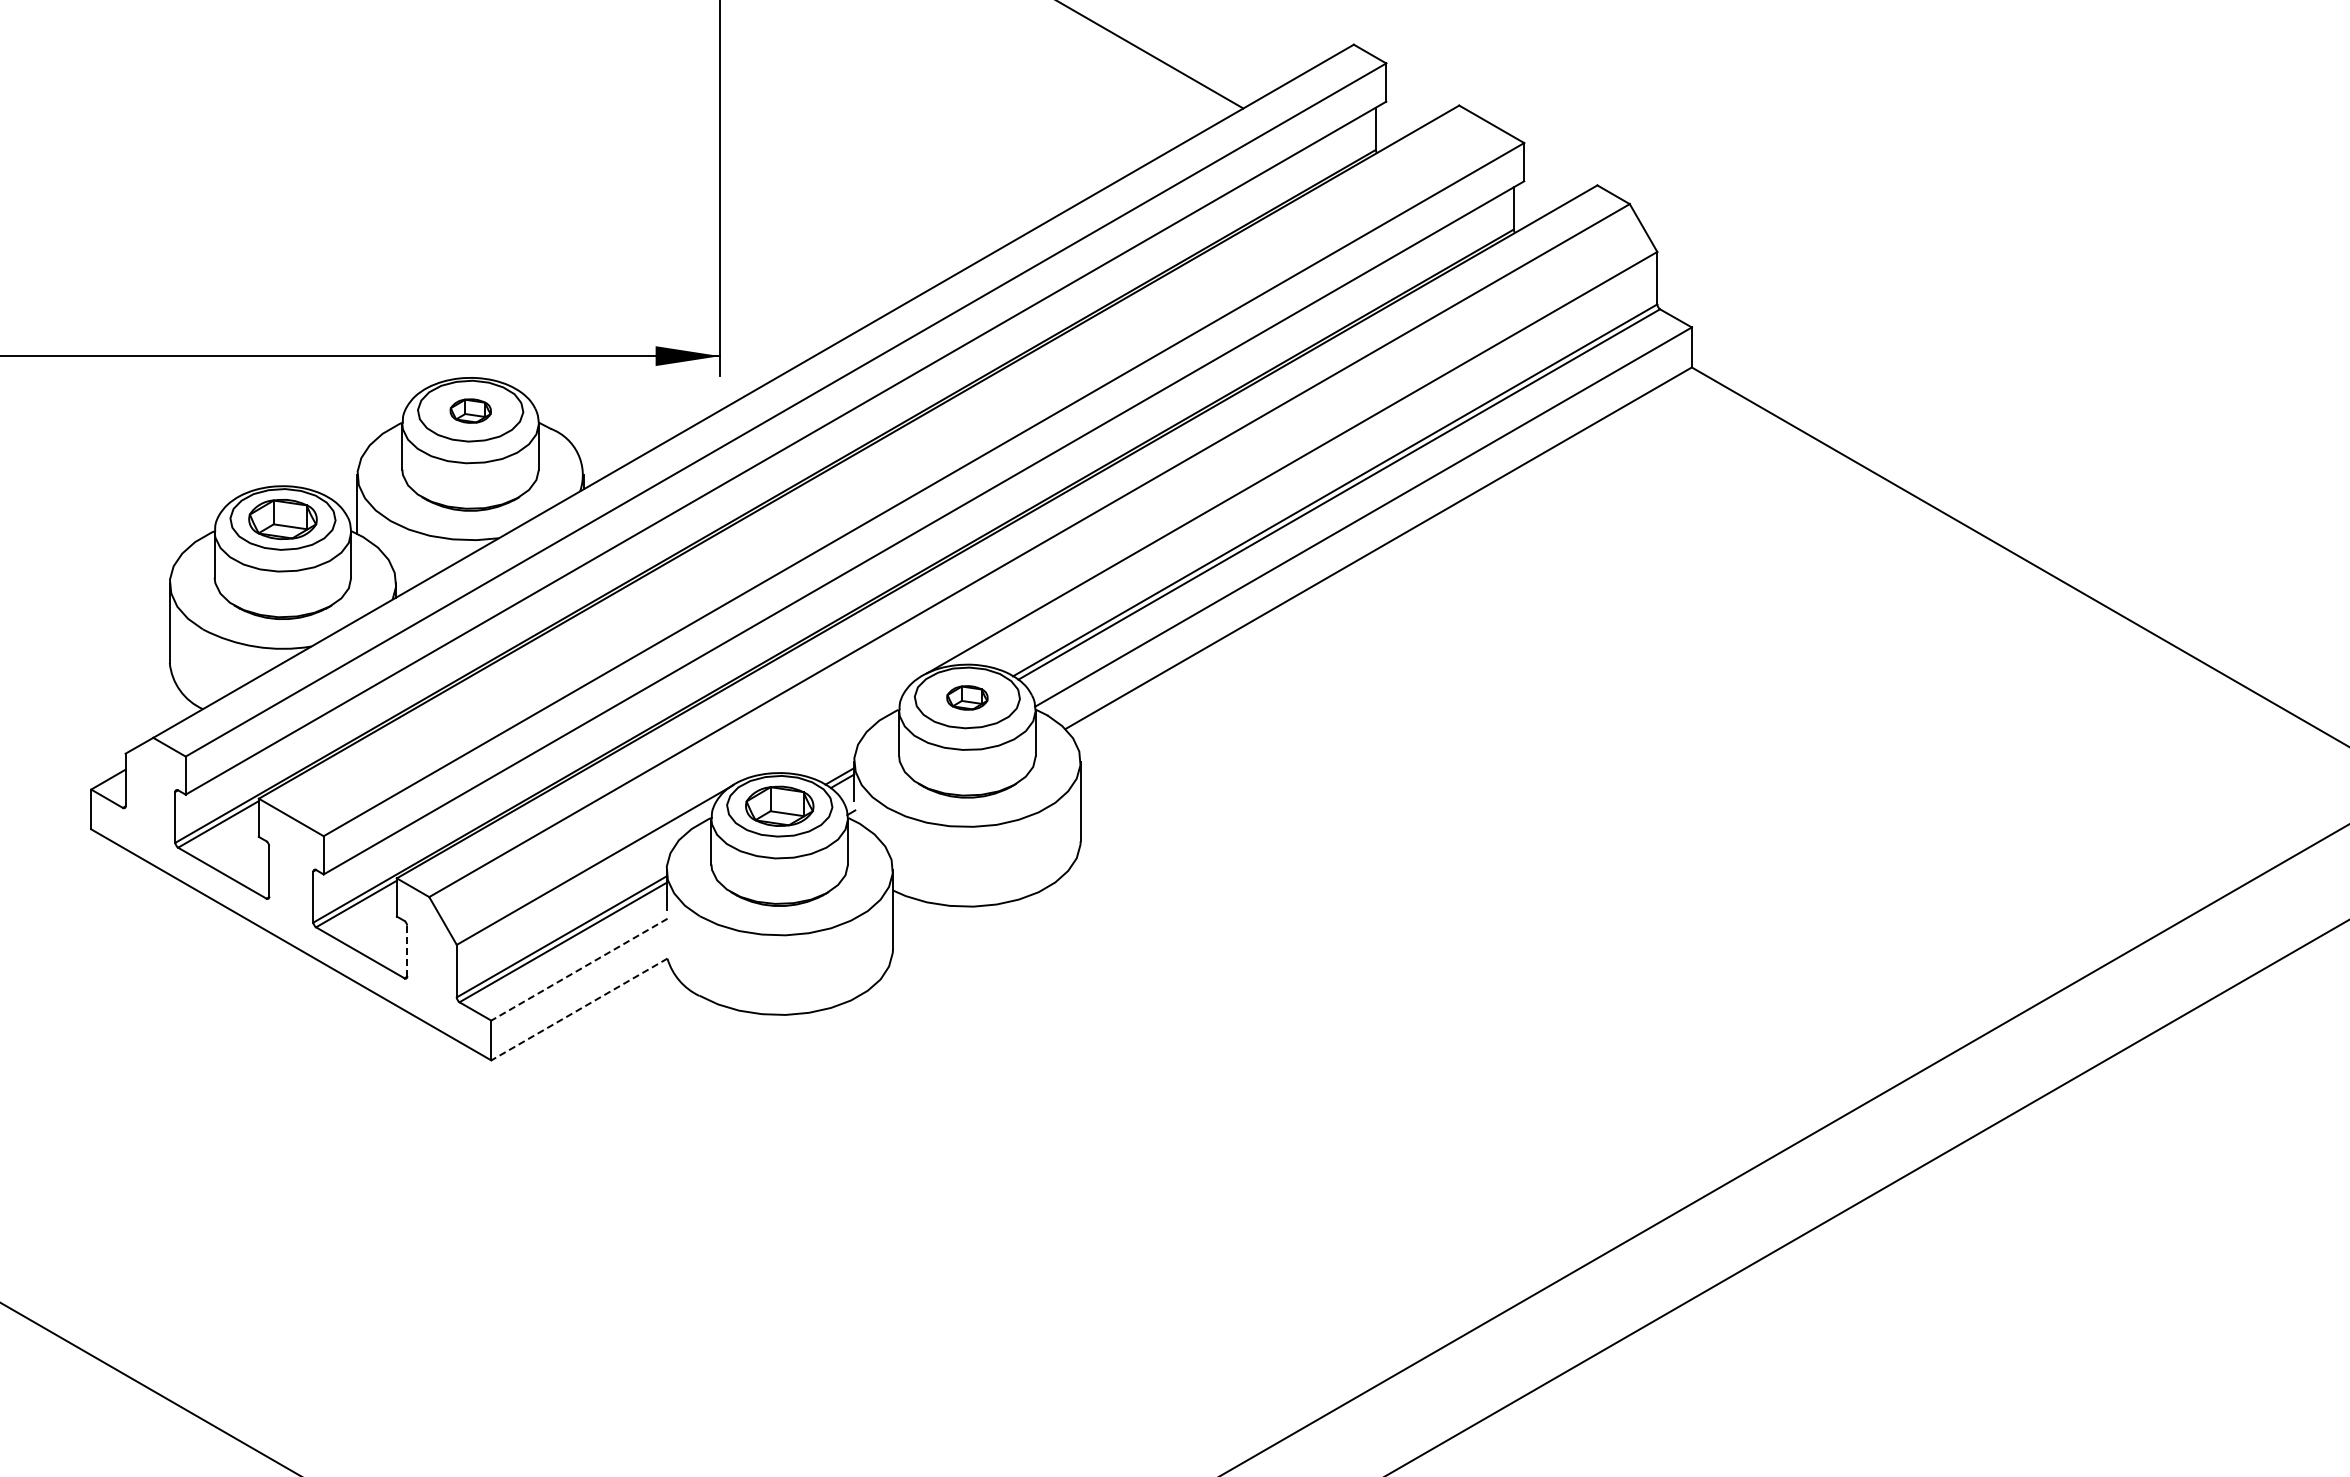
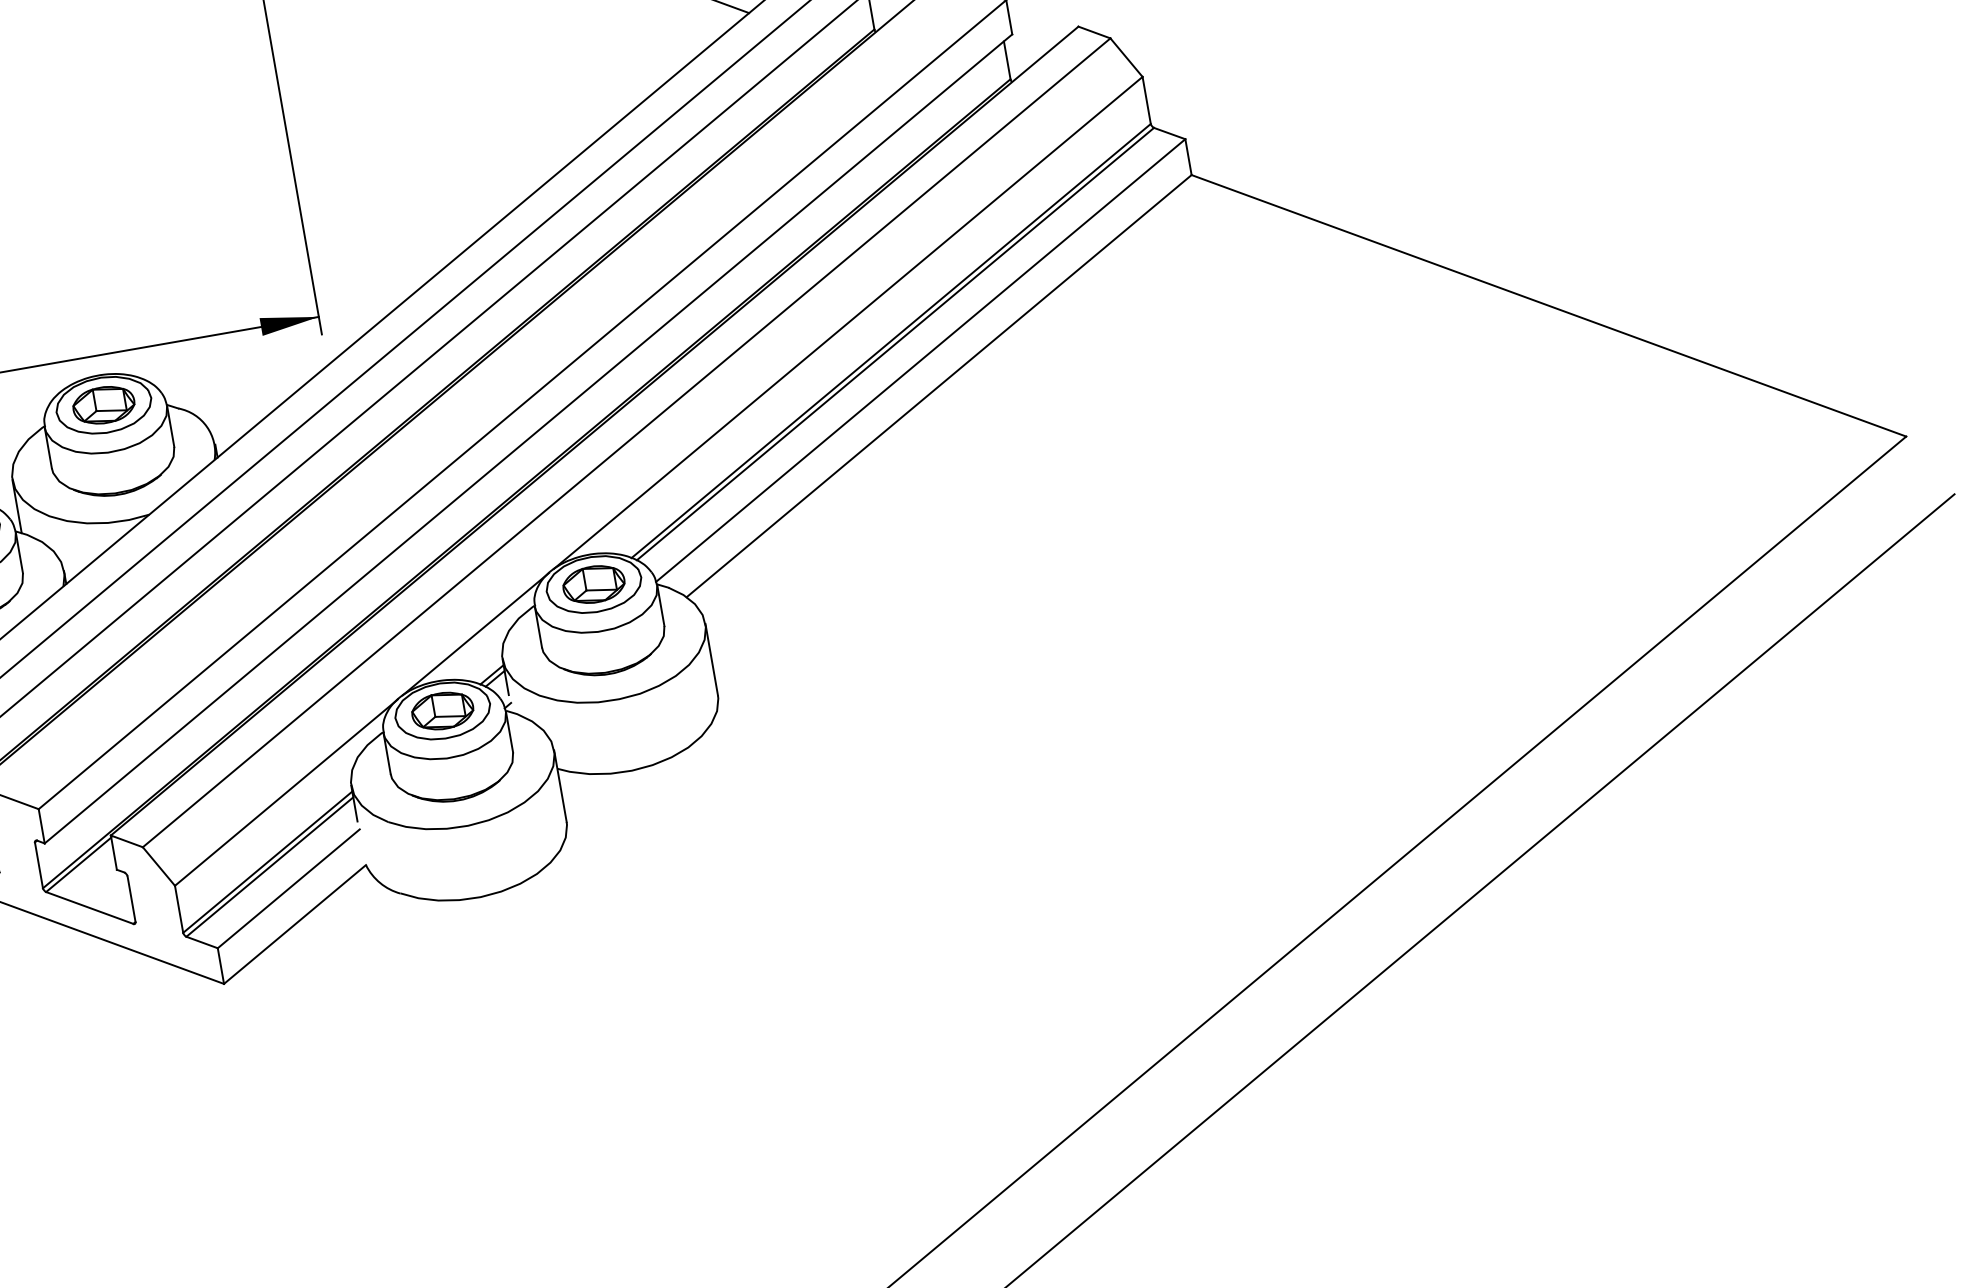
part: (470, 410) -> (103, 404), size x1.67
part: (967, 697) -> (594, 584), size x1.67
line: (829, 728) -> (475, 633), added
line: (407, 951) -> (131, 899), dashed -> solid
line: (579, 969) -> (288, 888), dashed -> solid
line: (579, 1009) -> (295, 924), dashed -> solid

